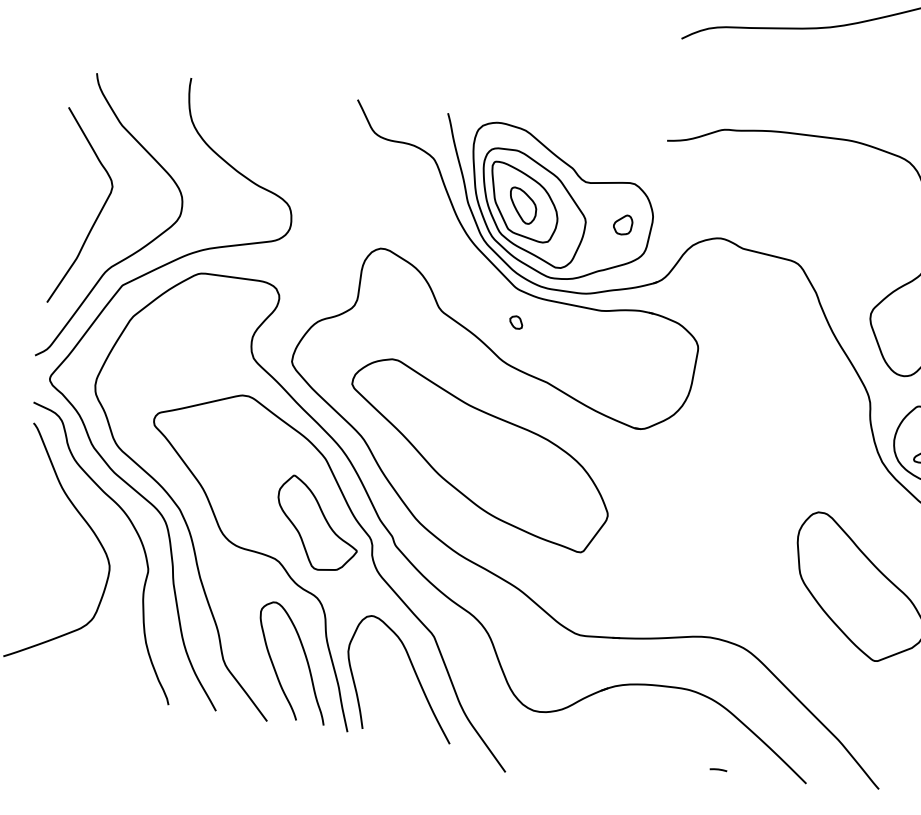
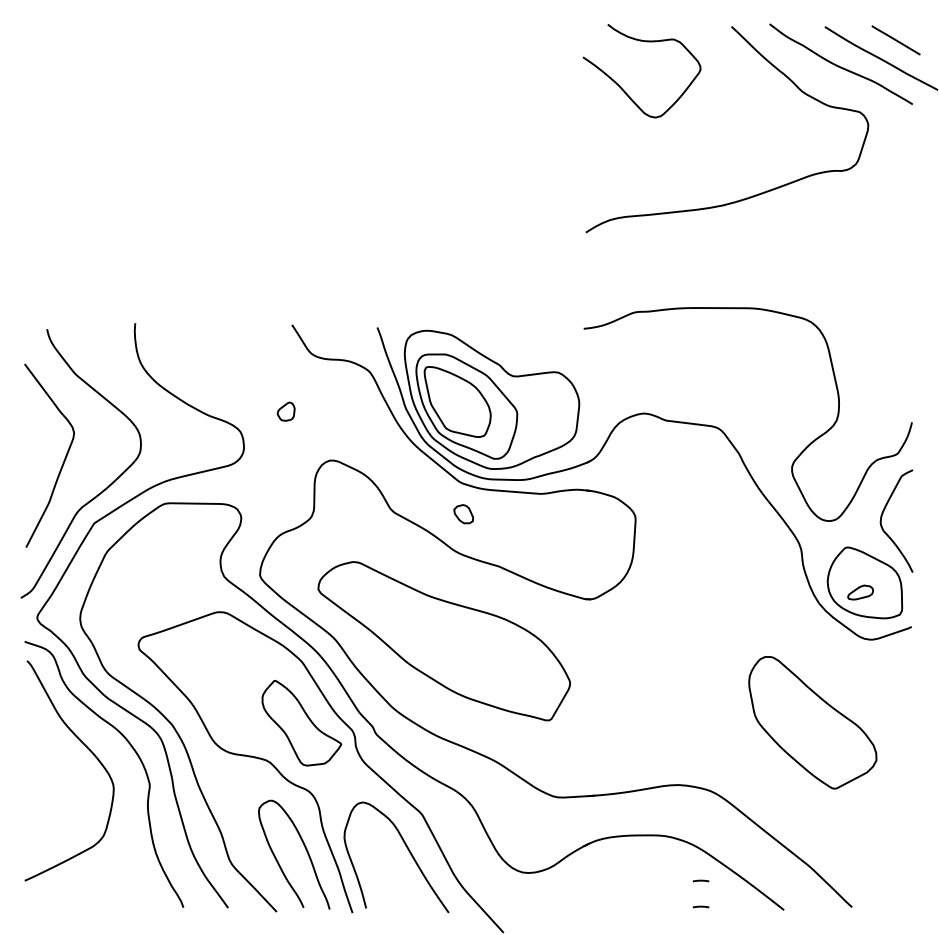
part: (522, 206) -> (456, 405), removed
part: (622, 224) -> (285, 411), moved
part: (515, 321) -> (463, 513), size x1.6
line: (721, 741) -> (700, 880), added

